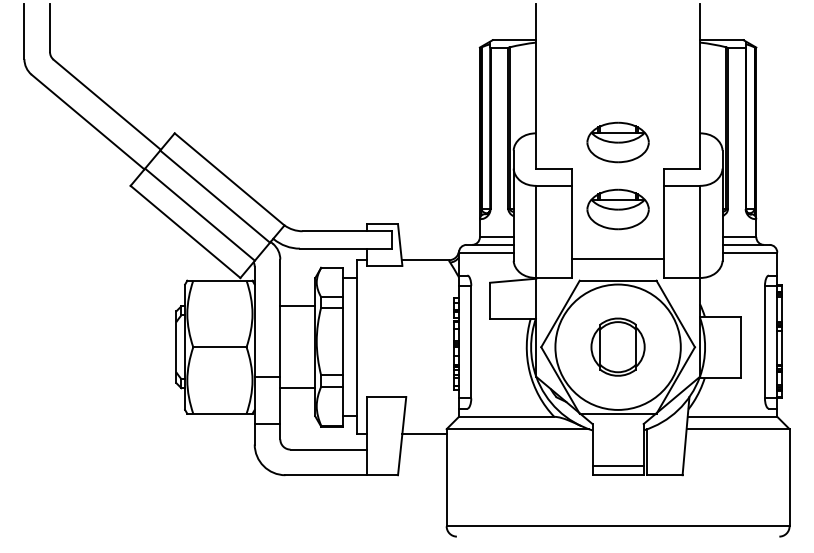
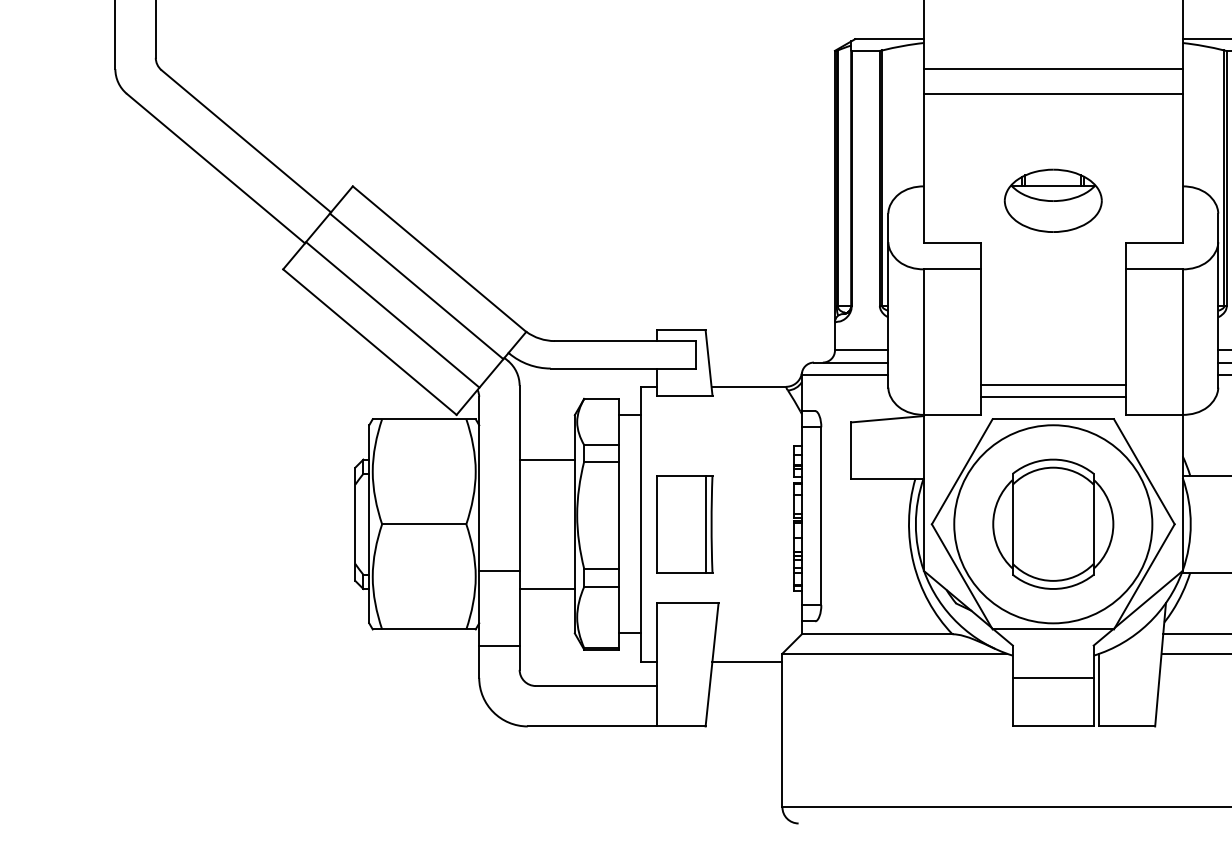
line: (618, 59) -> (1053, 69), added
line: (618, 74) -> (1053, 93), added
part: (617, 209) -> (1052, 306), removed
line: (618, 266) -> (1053, 396), added
part: (617, 346) -> (1052, 523), size x1.43
part: (384, 347) -> (684, 524), added
line: (617, 465) -> (1052, 677), moved

